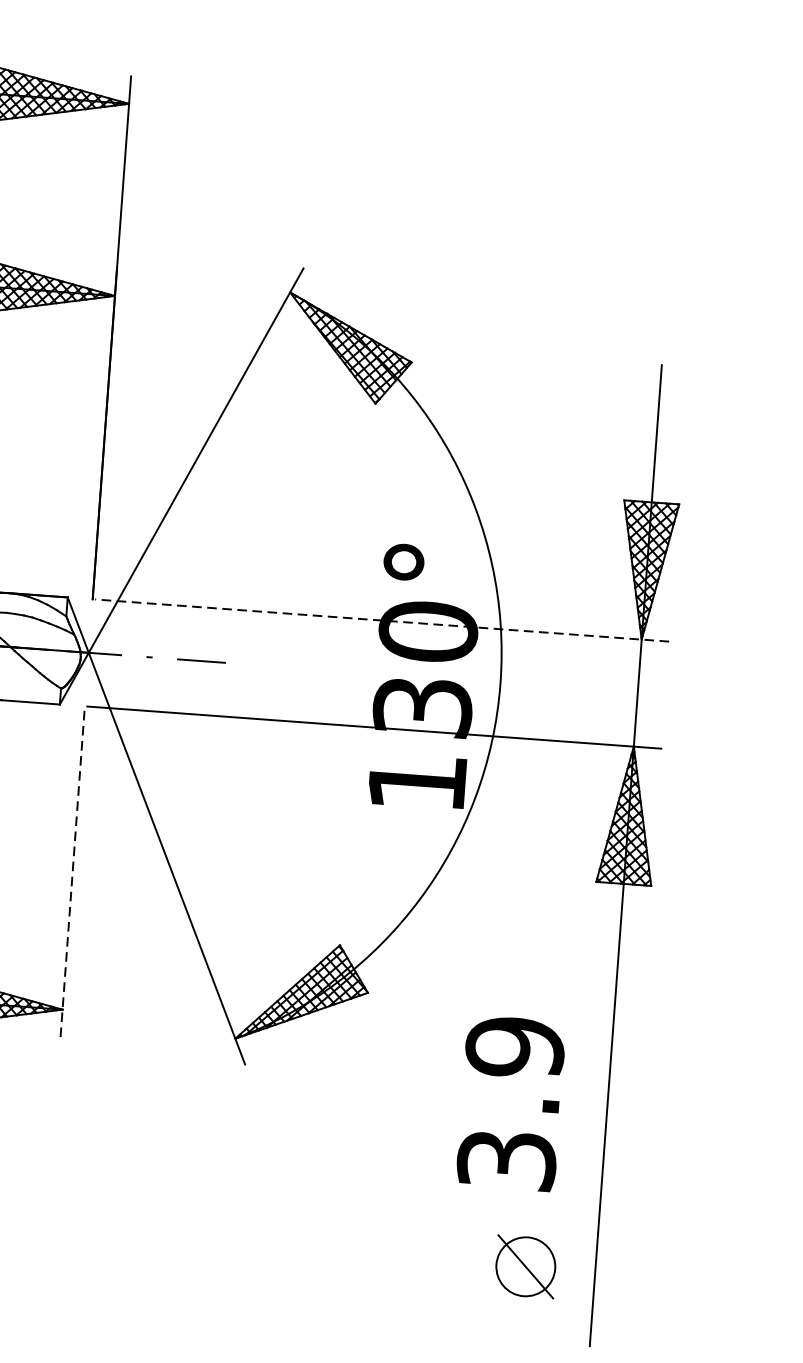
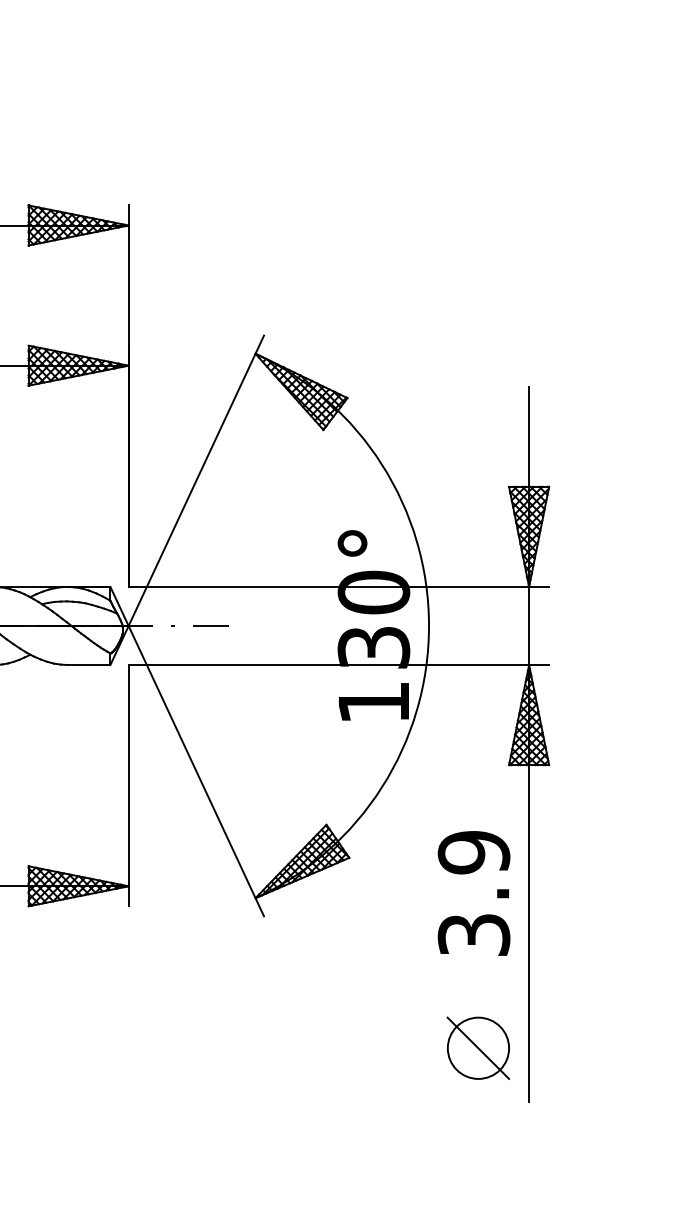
line: (381, 619) -> (339, 586), dashed -> solid
line: (72, 871) -> (128, 785), dashed -> solid
text: (510, 1103) -> (473, 893), moved
part: (525, 1265) -> (478, 1047), size x1.43

